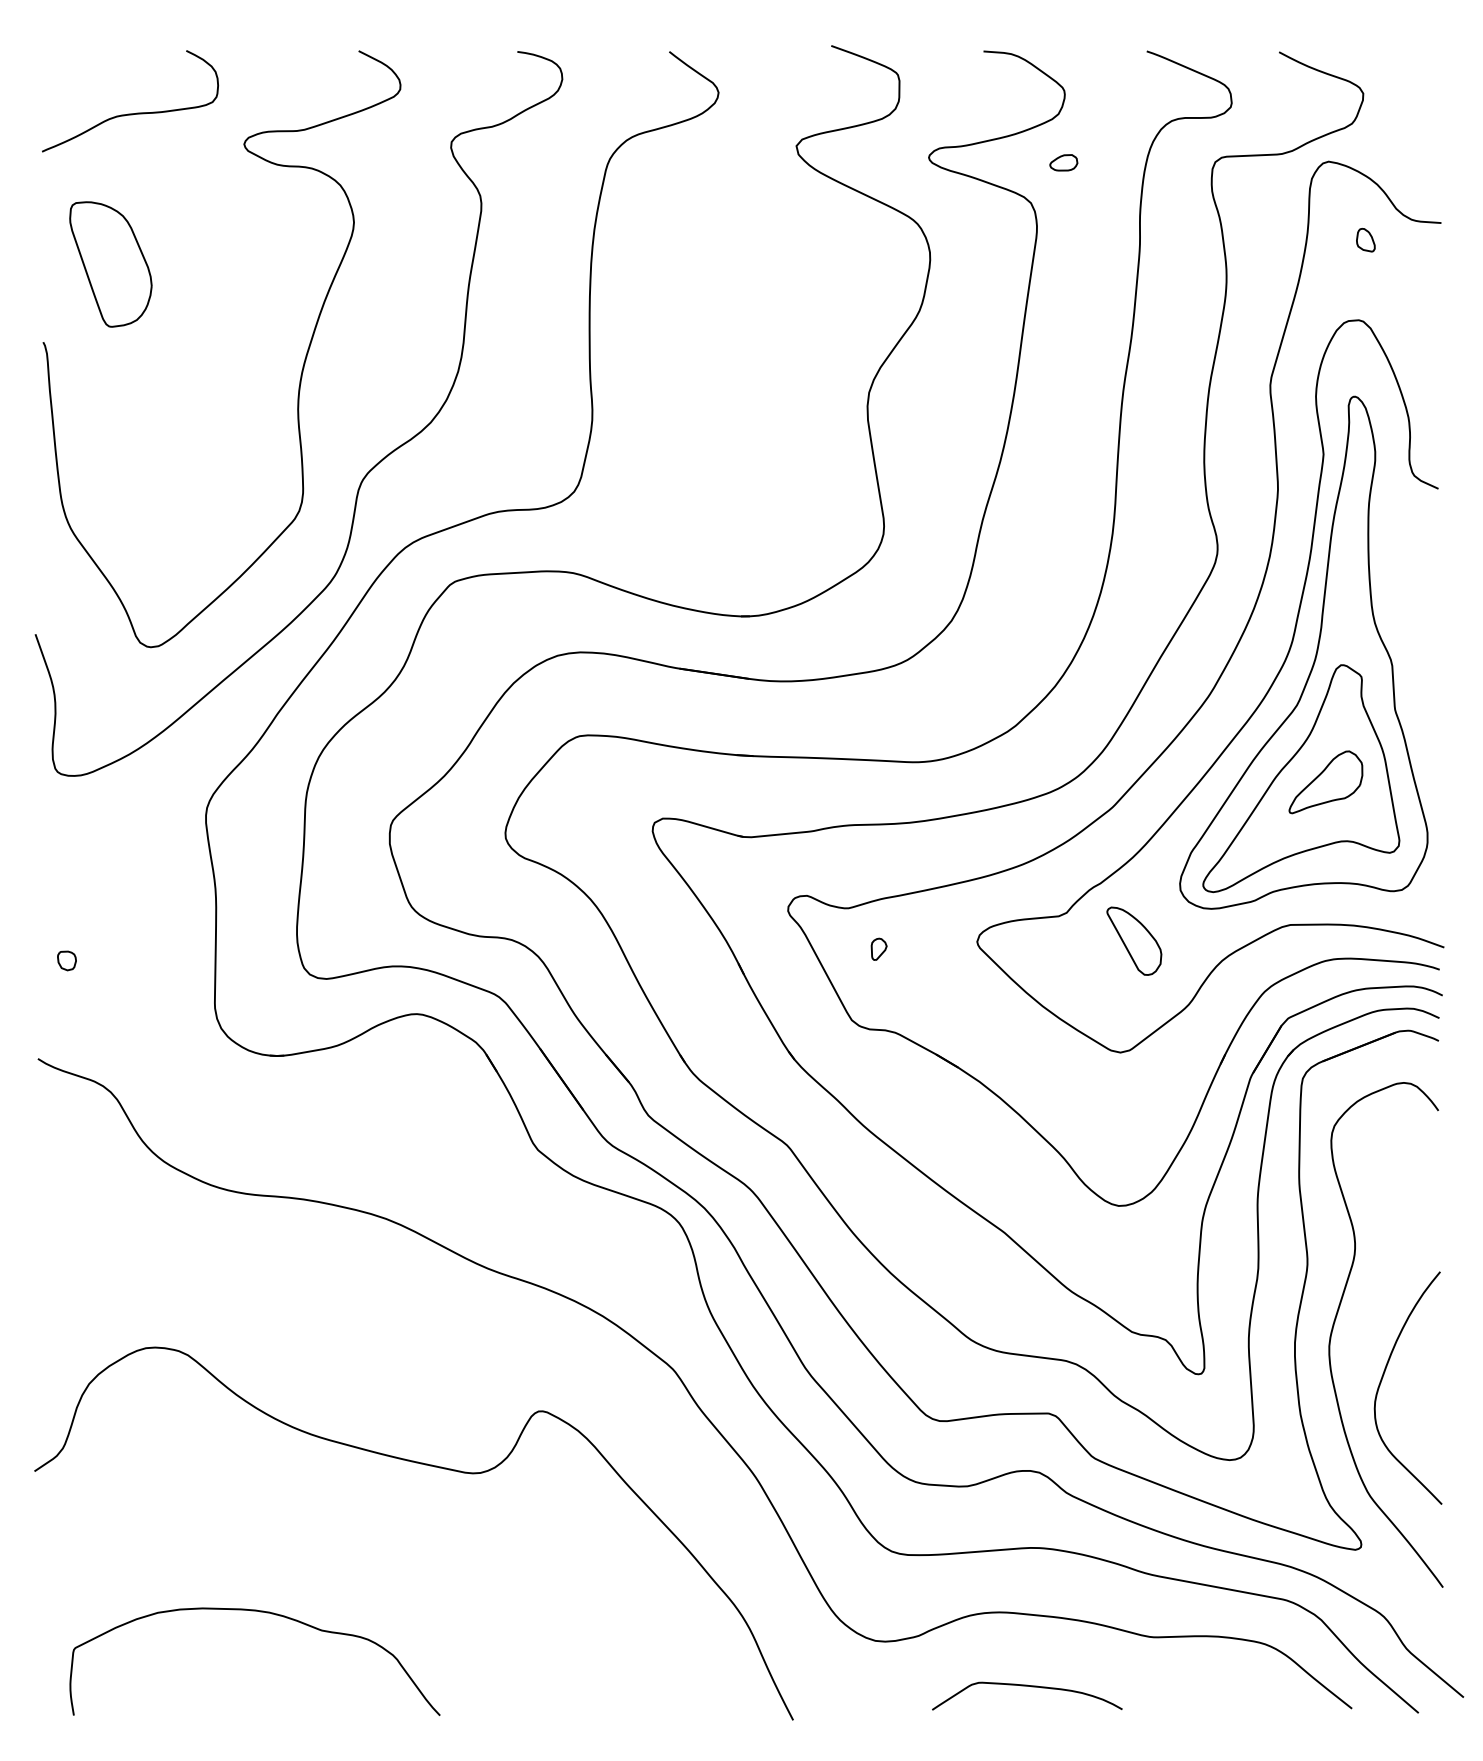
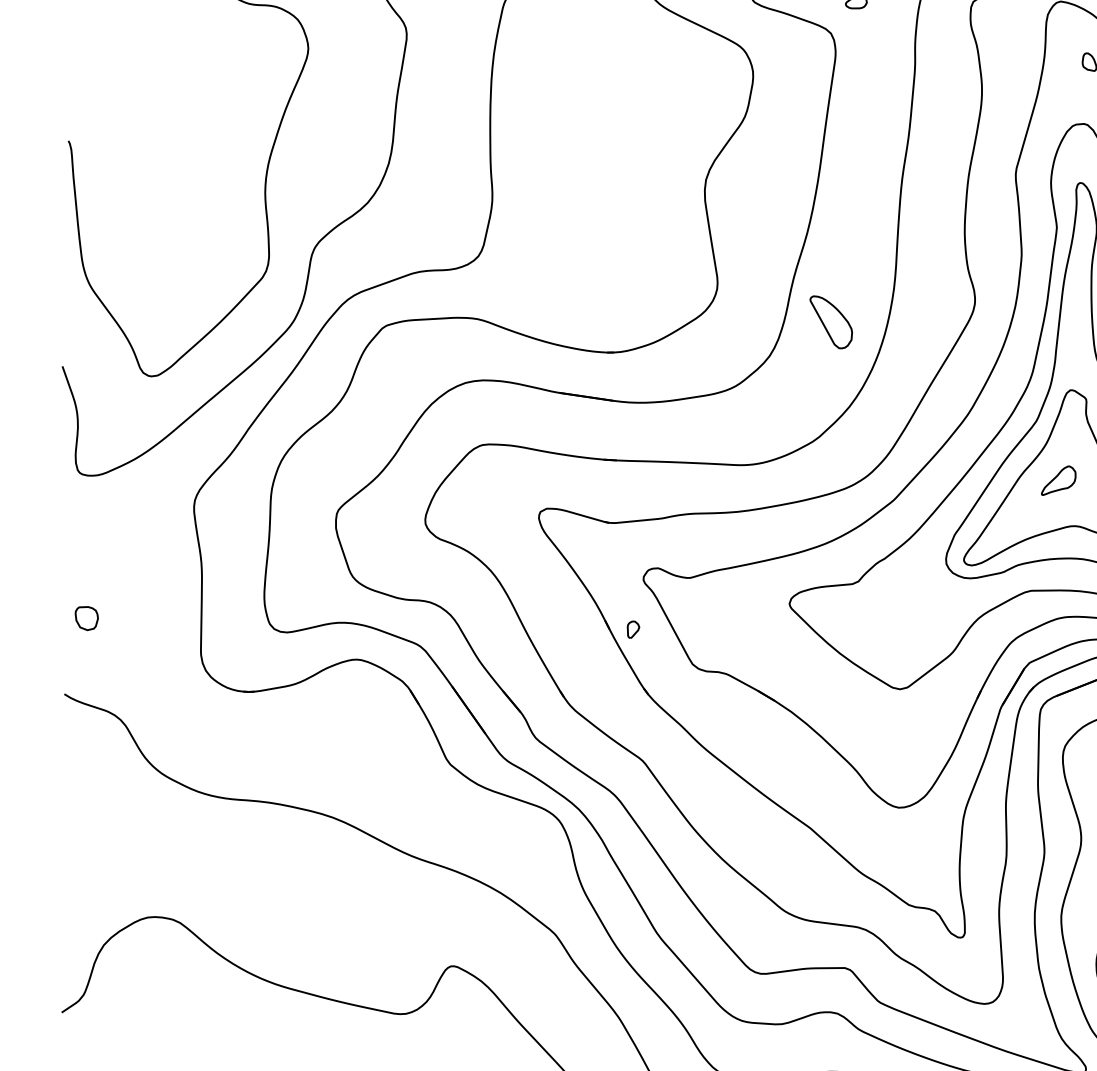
part: (110, 264) -> (120, 80), removed
part: (1325, 782) -> (1058, 480), size x0.6
part: (1134, 940) -> (831, 321), moved
part: (878, 948) -> (632, 629), moved
part: (66, 960) -> (86, 618), size x1.6

